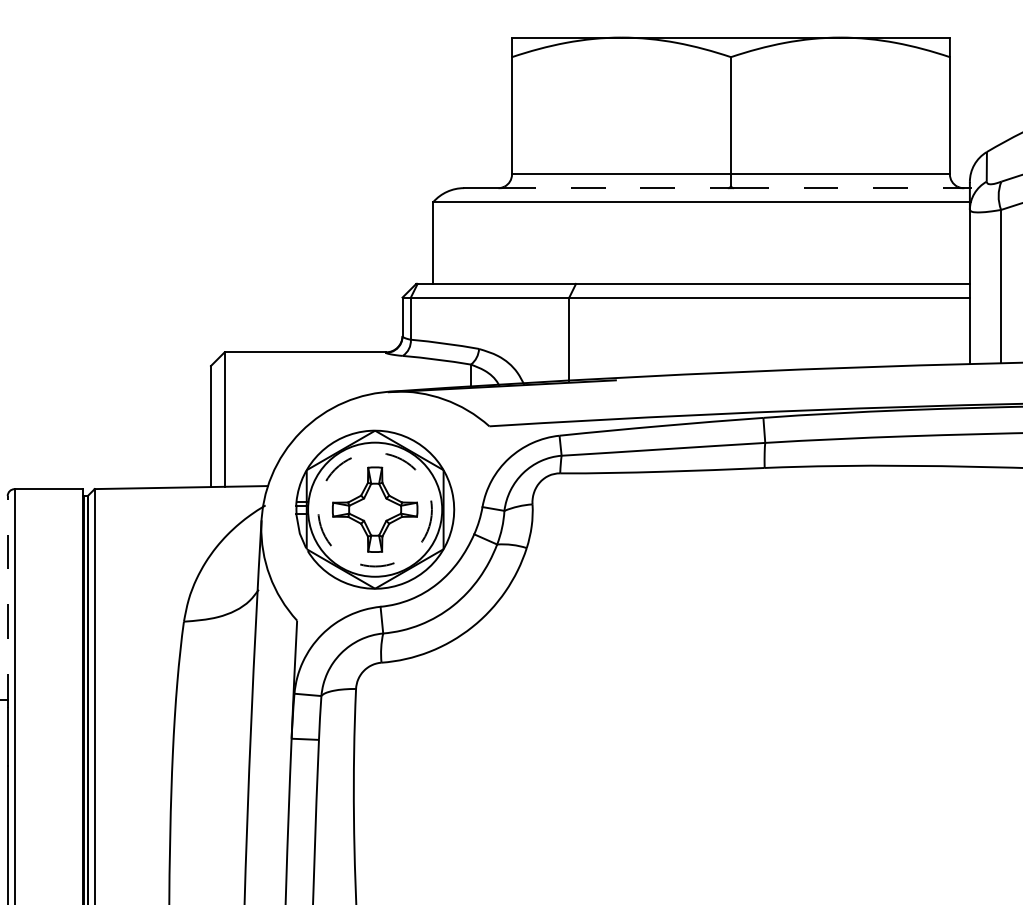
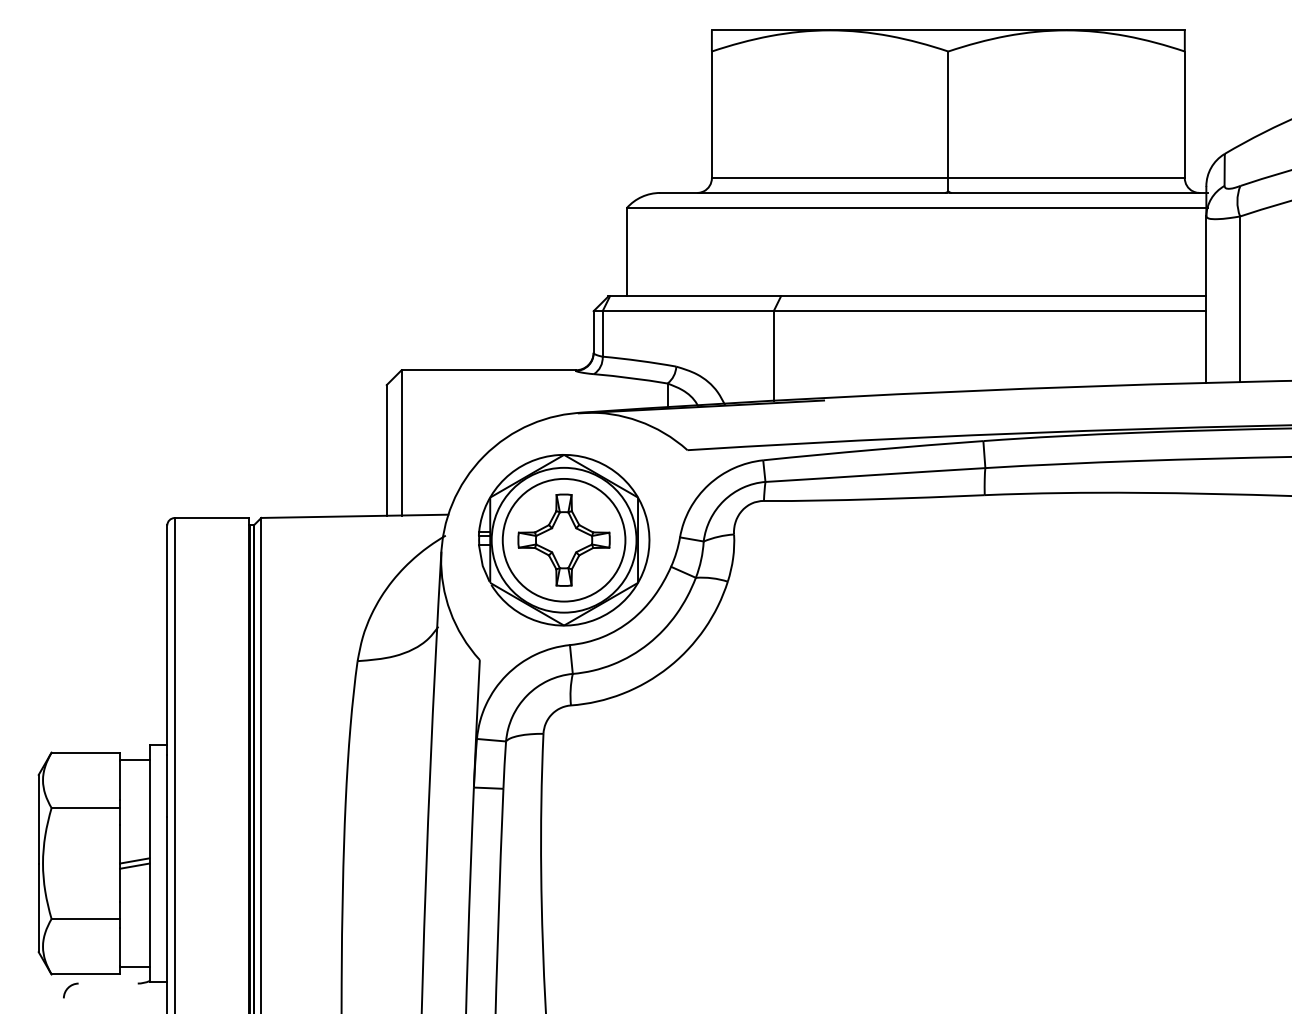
line: (615, 187) -> (823, 192), dashed -> solid
line: (847, 187) -> (1074, 192), dashed -> solid
circle: (374, 509) -> (563, 539), dashed -> solid
line: (7, 602) -> (167, 640), dashed -> solid

